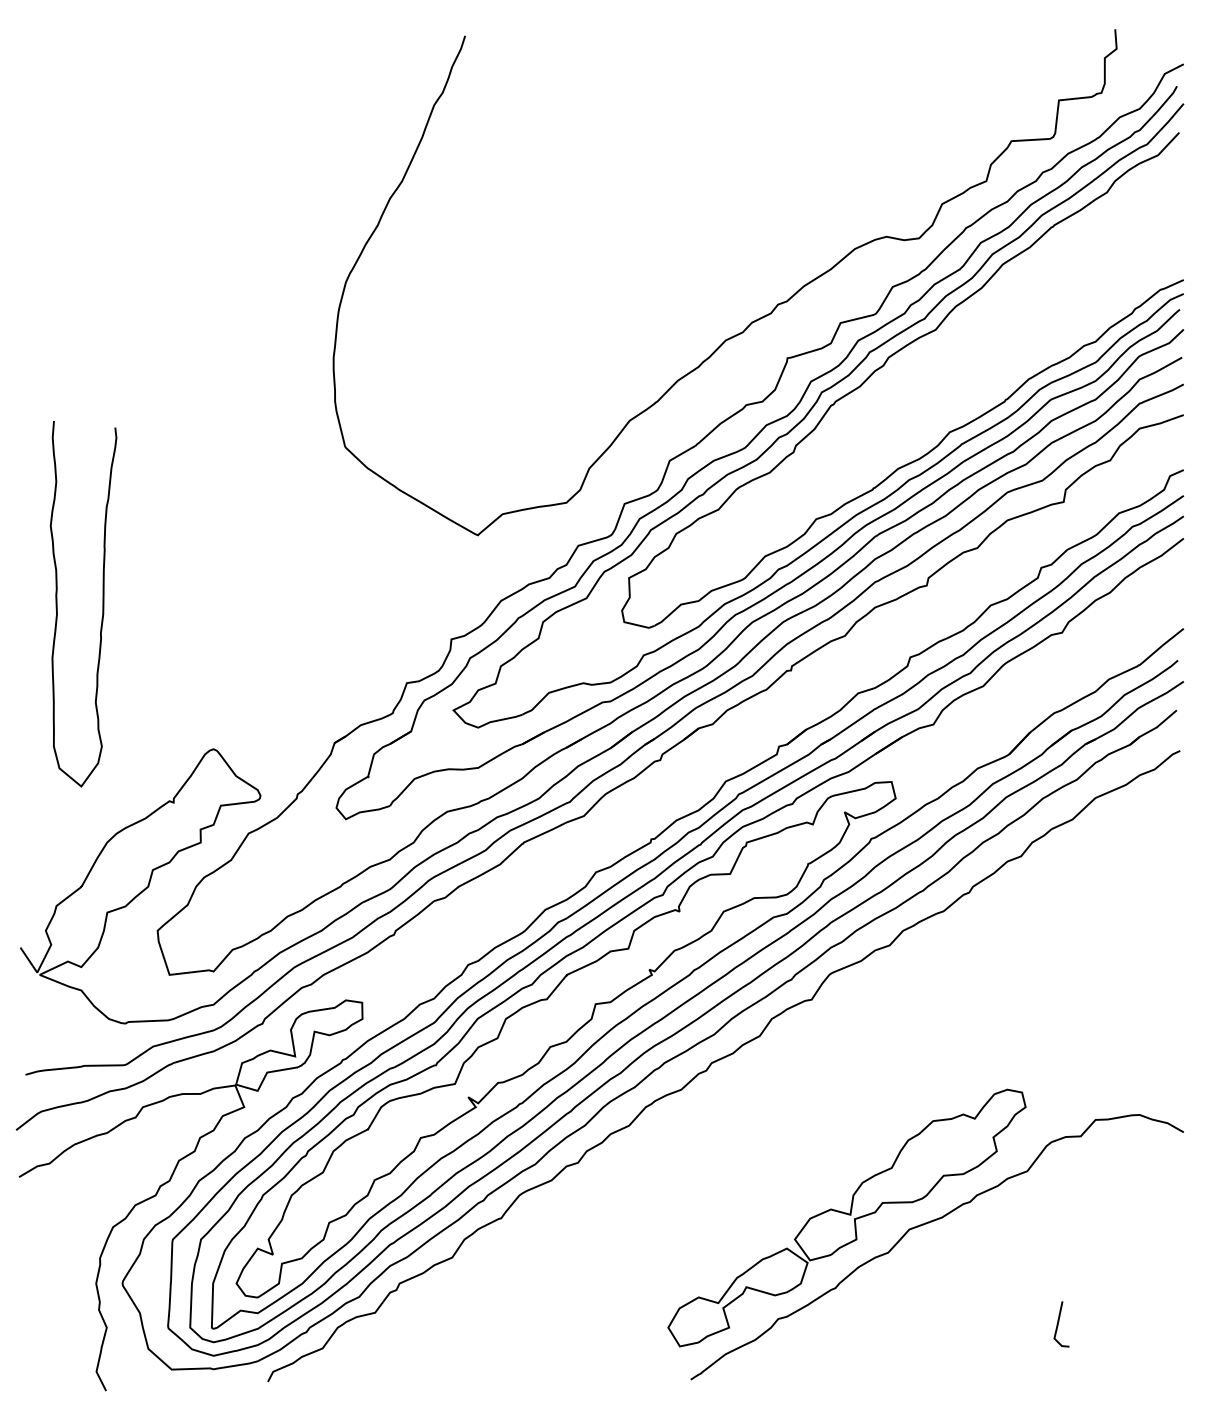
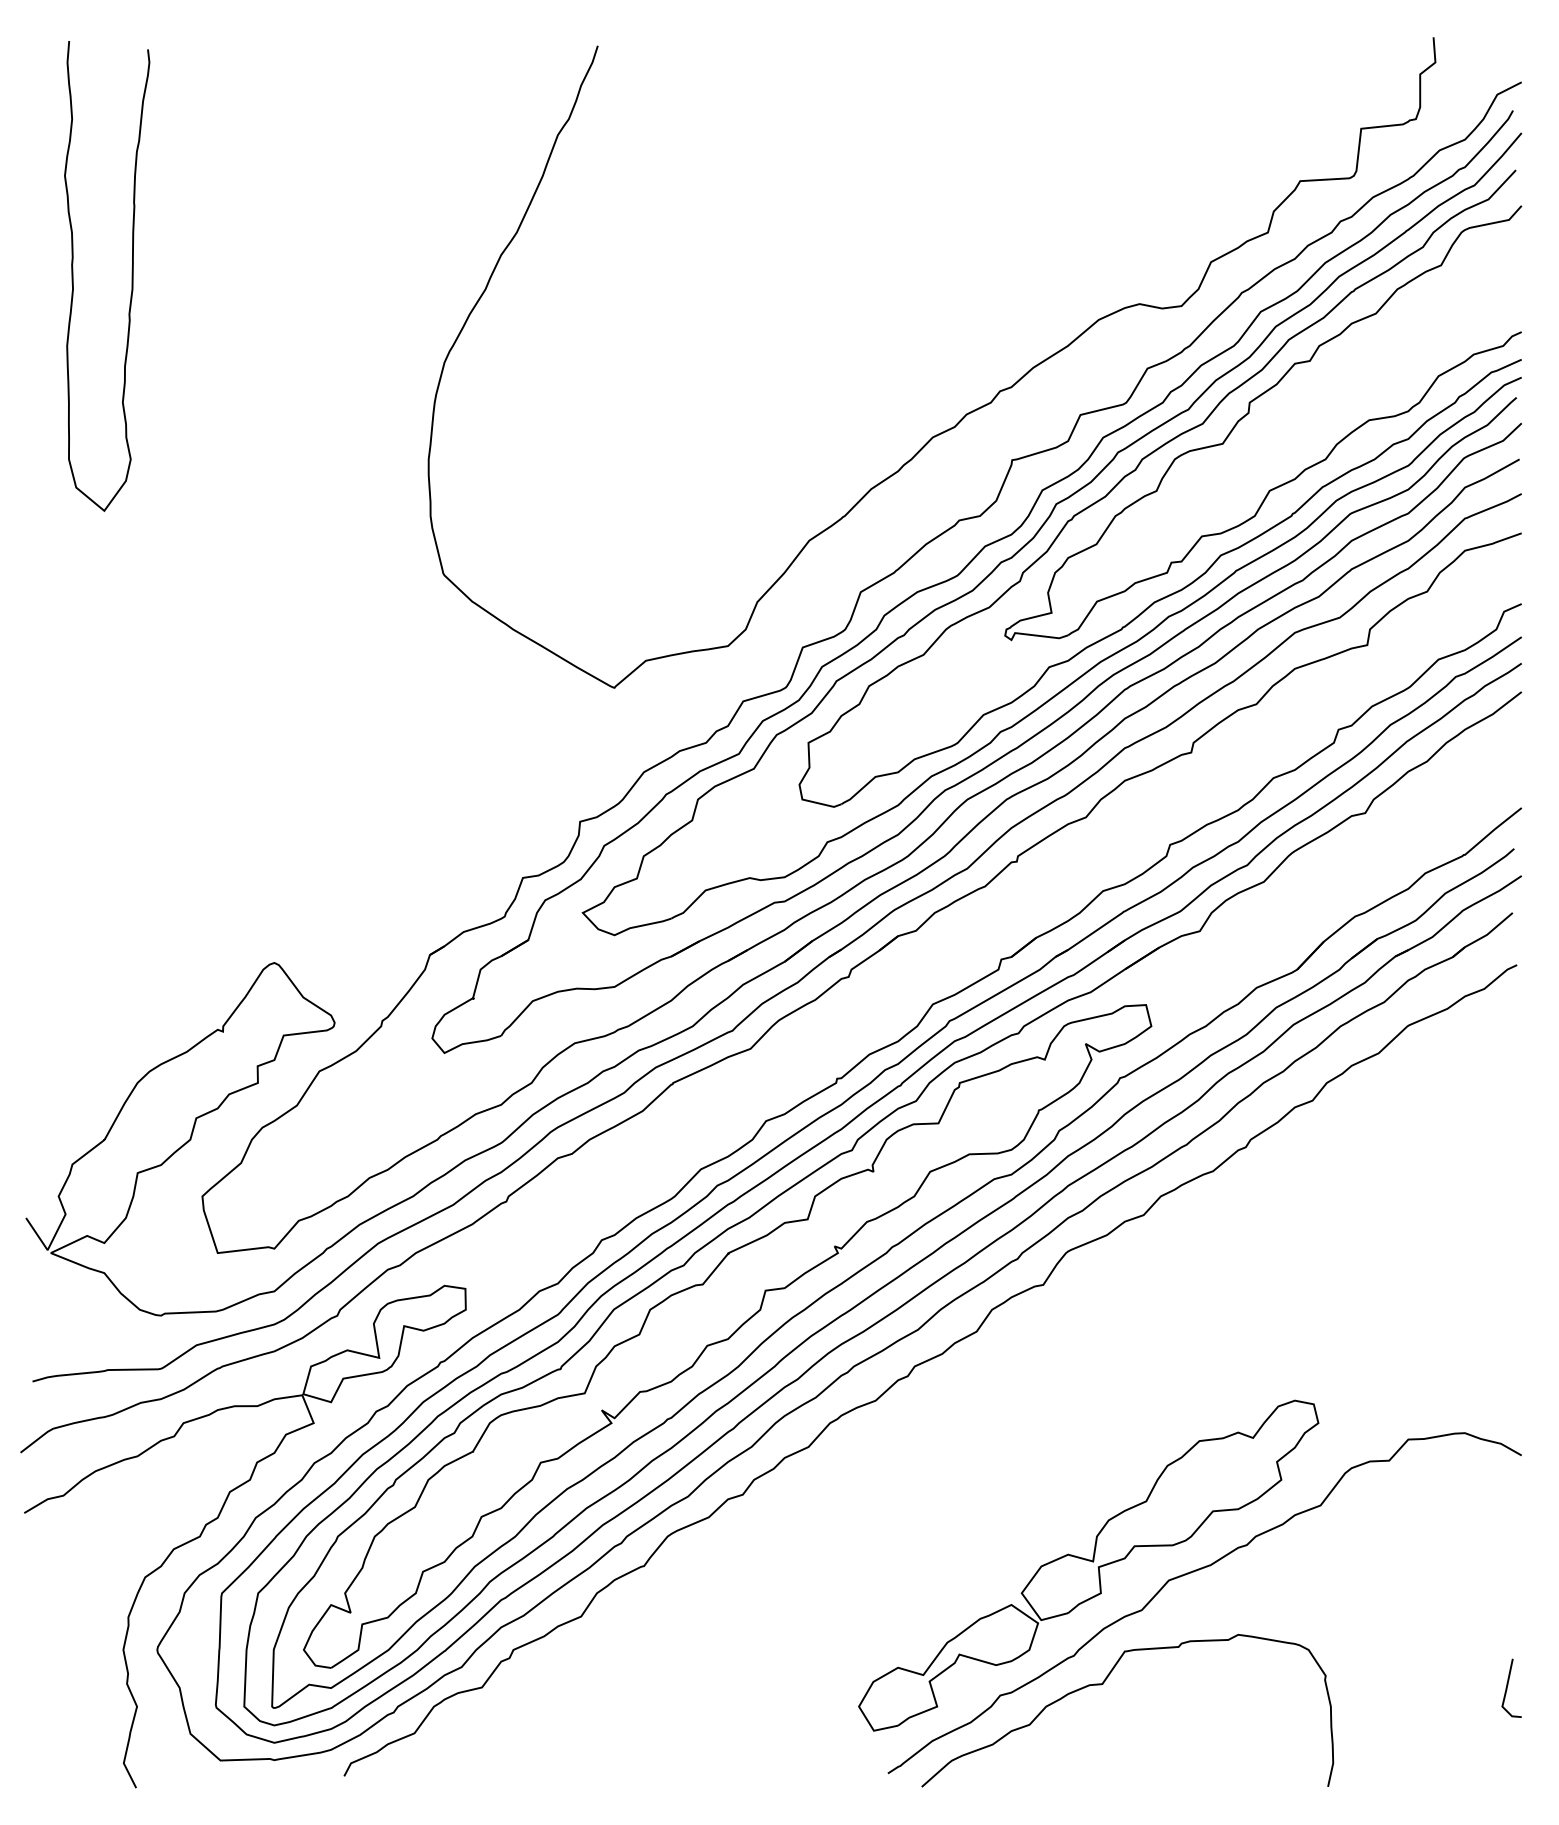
part: (972, 321) -> (1249, 413), added
curve: (102, 604) -> (131, 276), moved
curve: (858, 1310) -> (1103, 1684), added
line: (1059, 1322) -> (1508, 1685), moved

